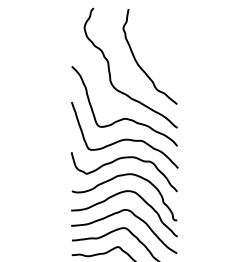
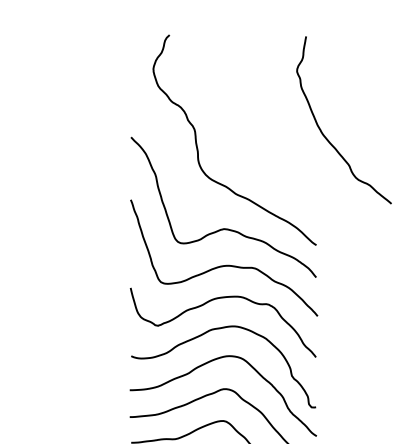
curve: (139, 64) -> (325, 133), moved

